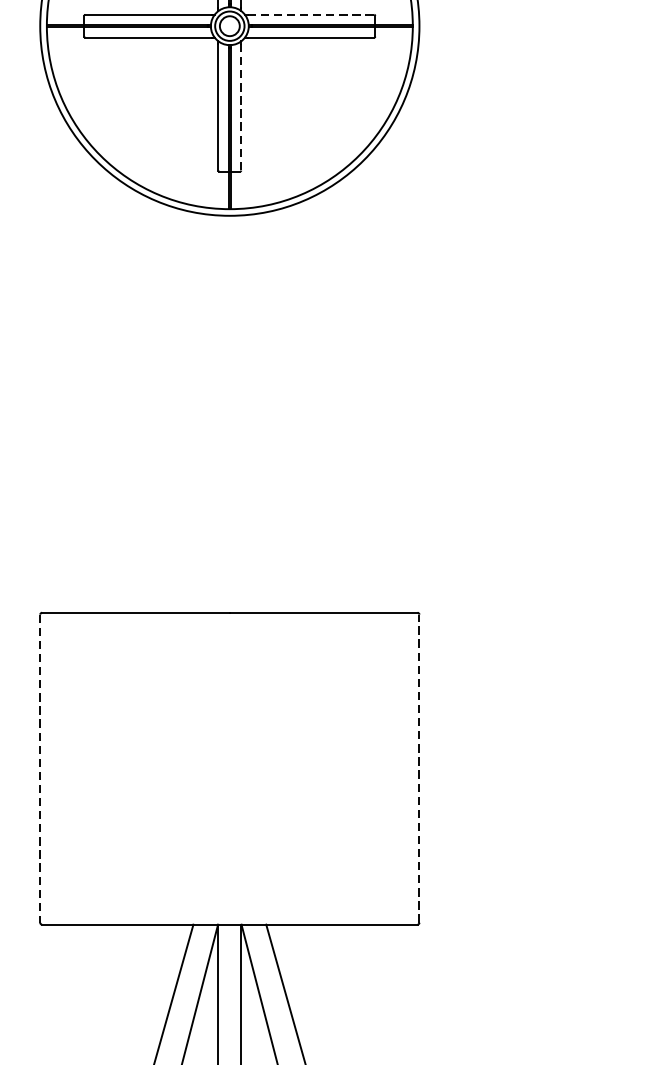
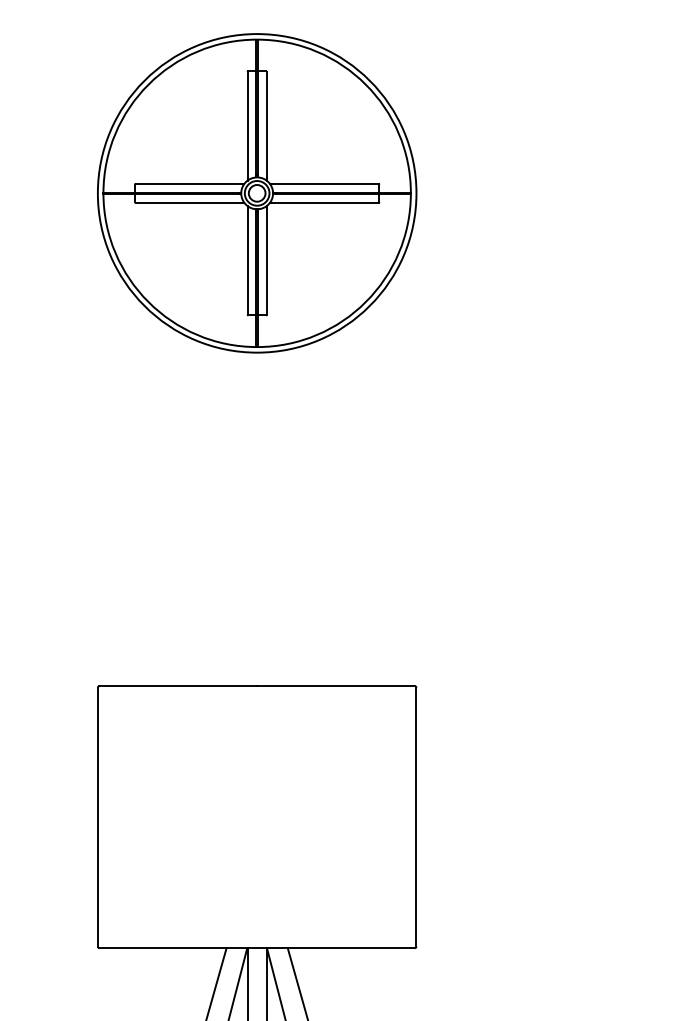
line: (311, 14) -> (325, 183), dashed -> solid
line: (240, 107) -> (266, 261), dashed -> solid
line: (419, 767) -> (416, 816), dashed -> solid
line: (39, 769) -> (97, 817), dashed -> solid

